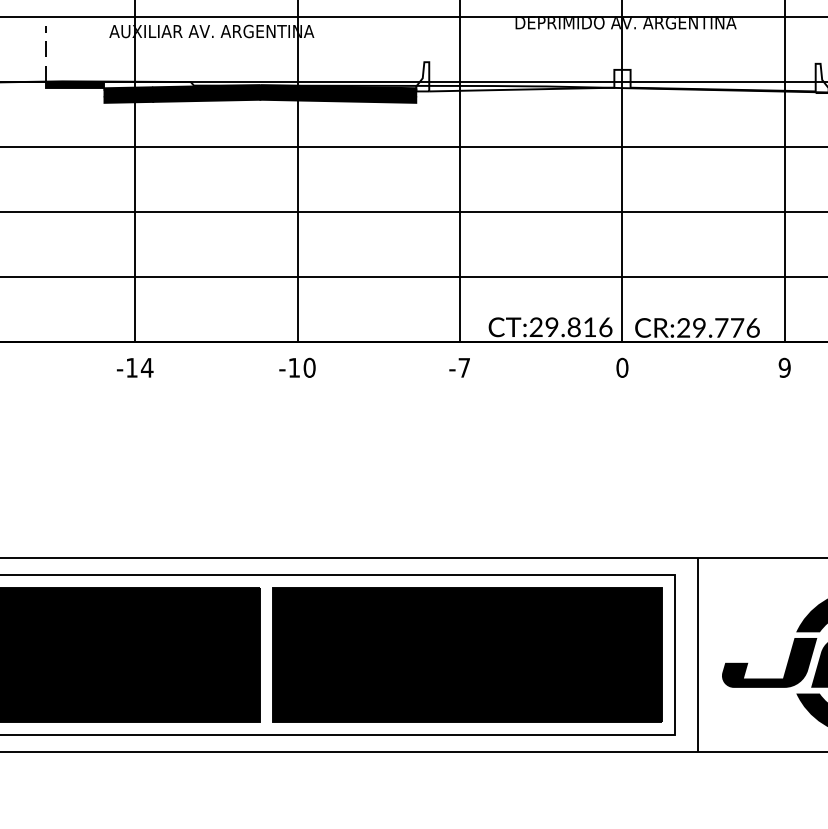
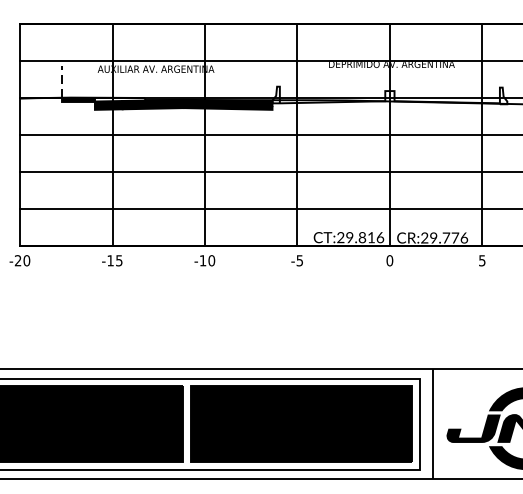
text: (145, 367) -> (118, 260), -14 -> -15
text: (463, 367) -> (299, 260), -7 -> -5
text: (783, 367) -> (481, 260), 9 -> 5

